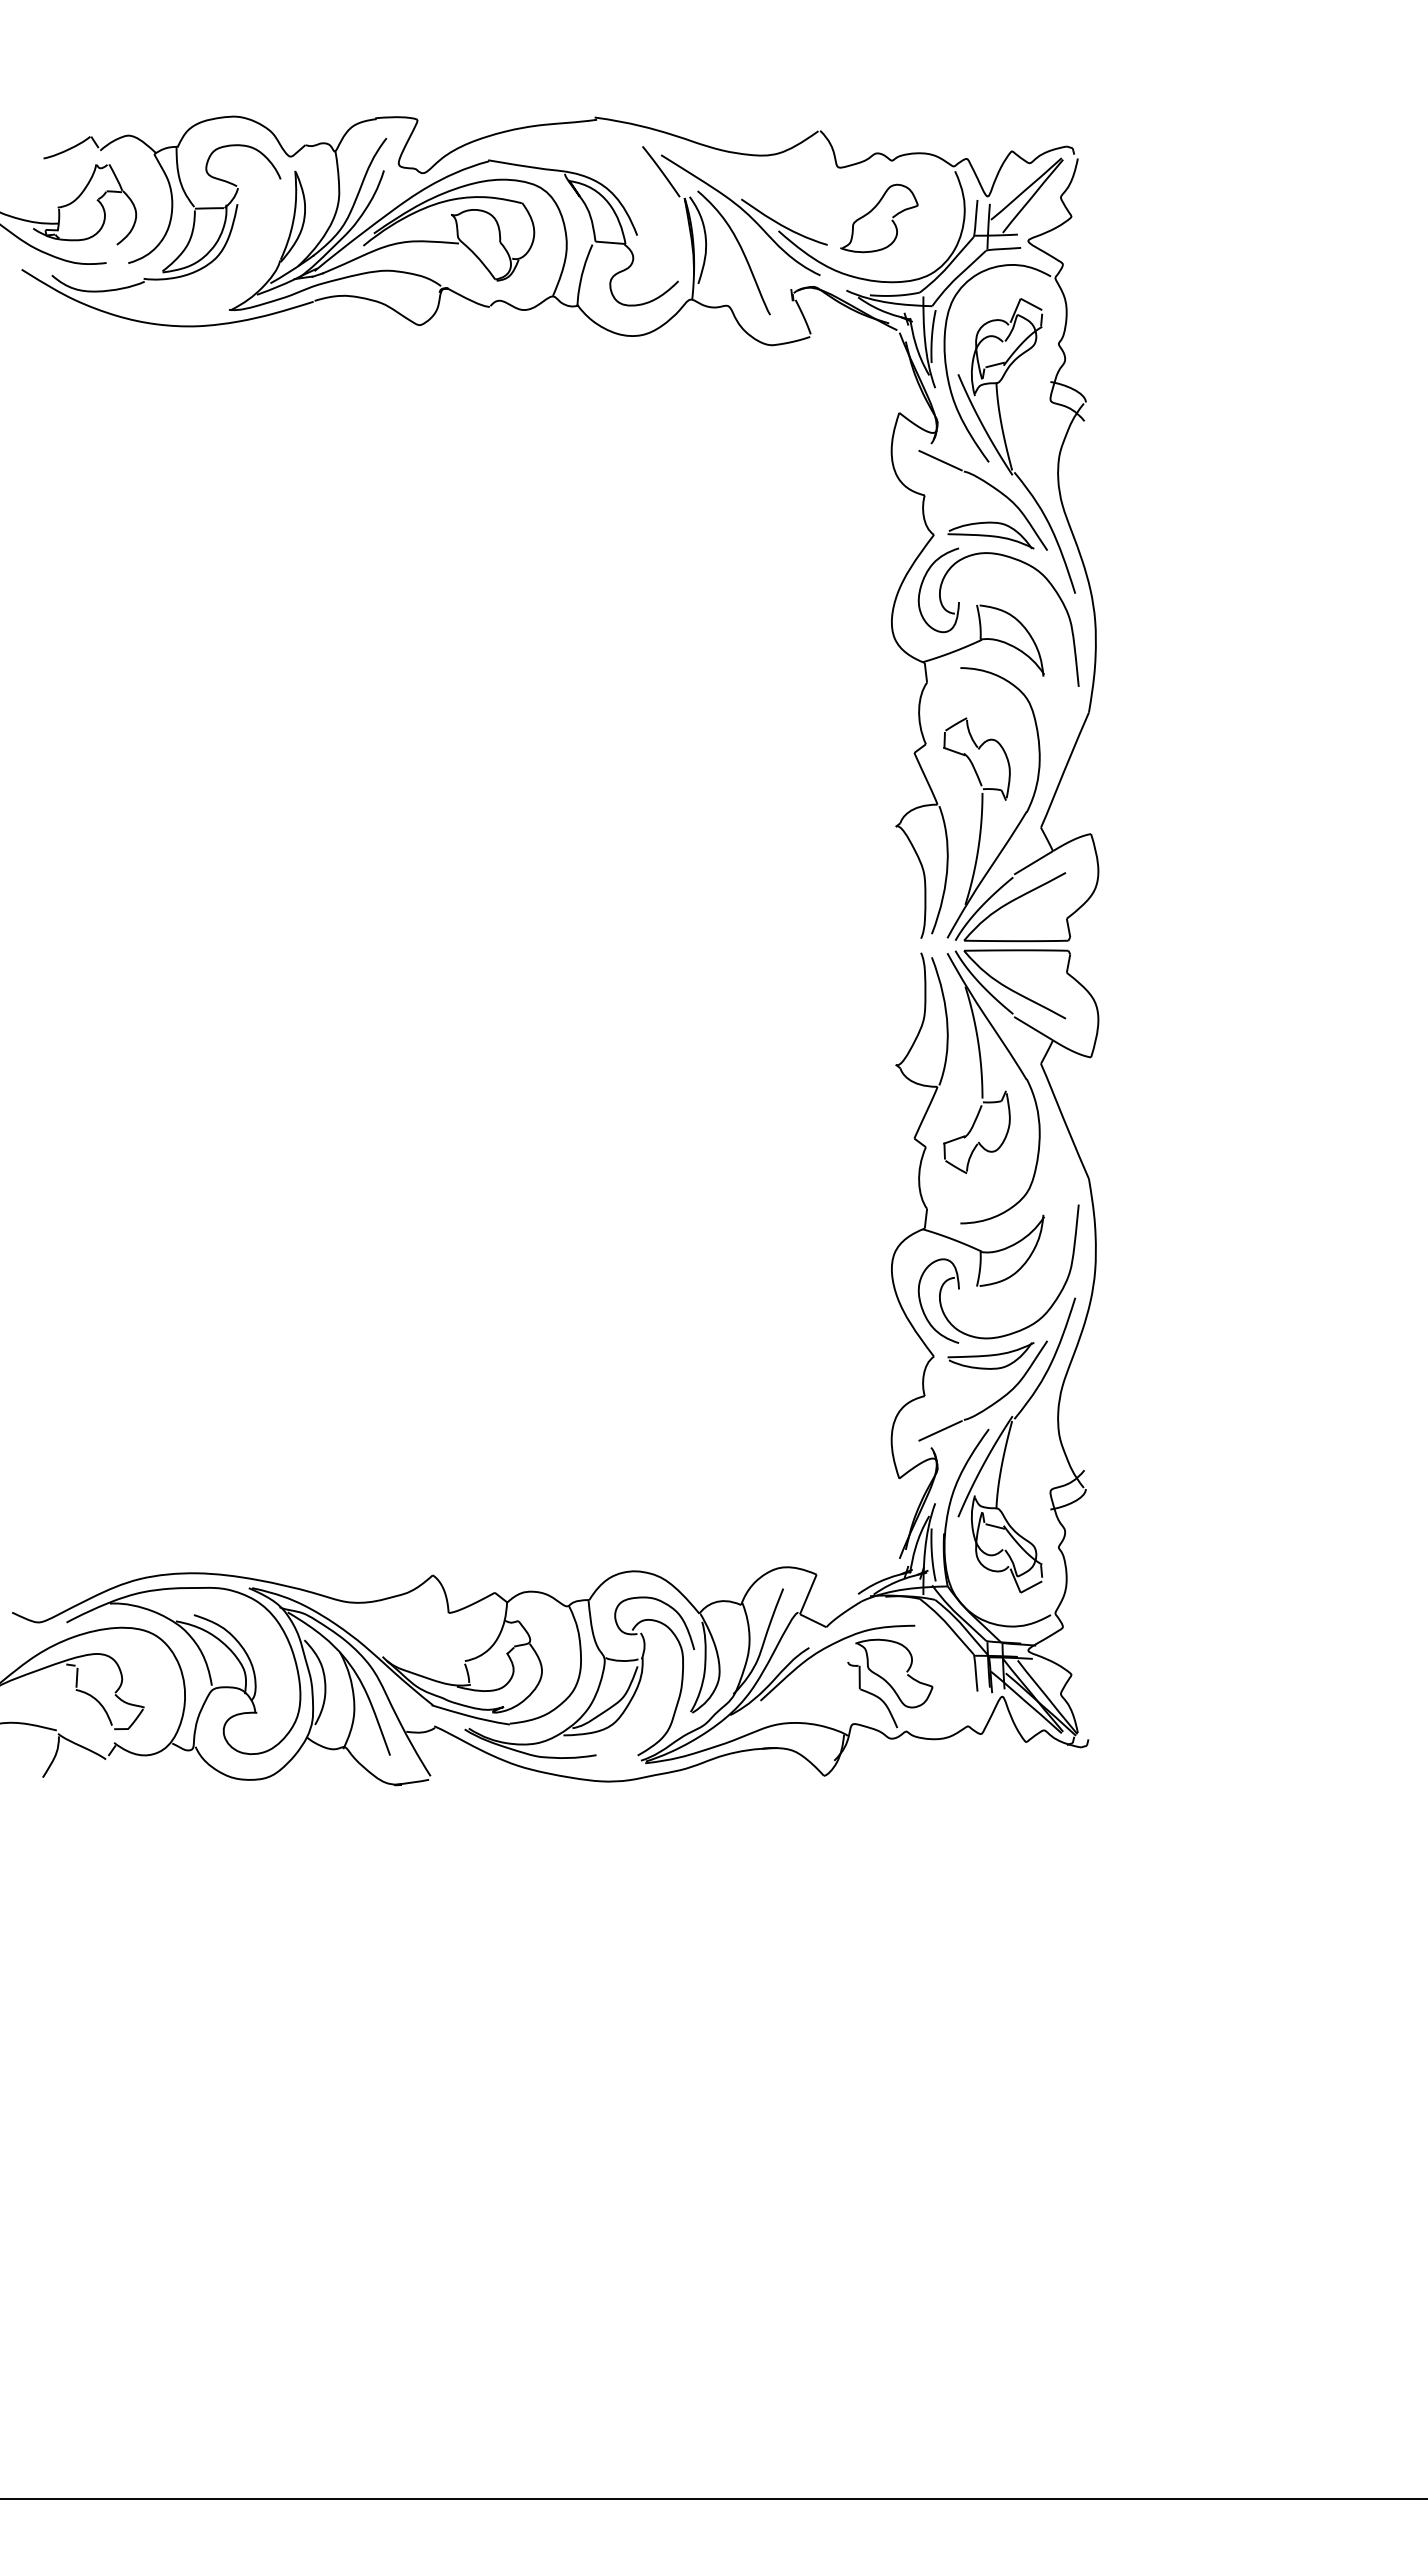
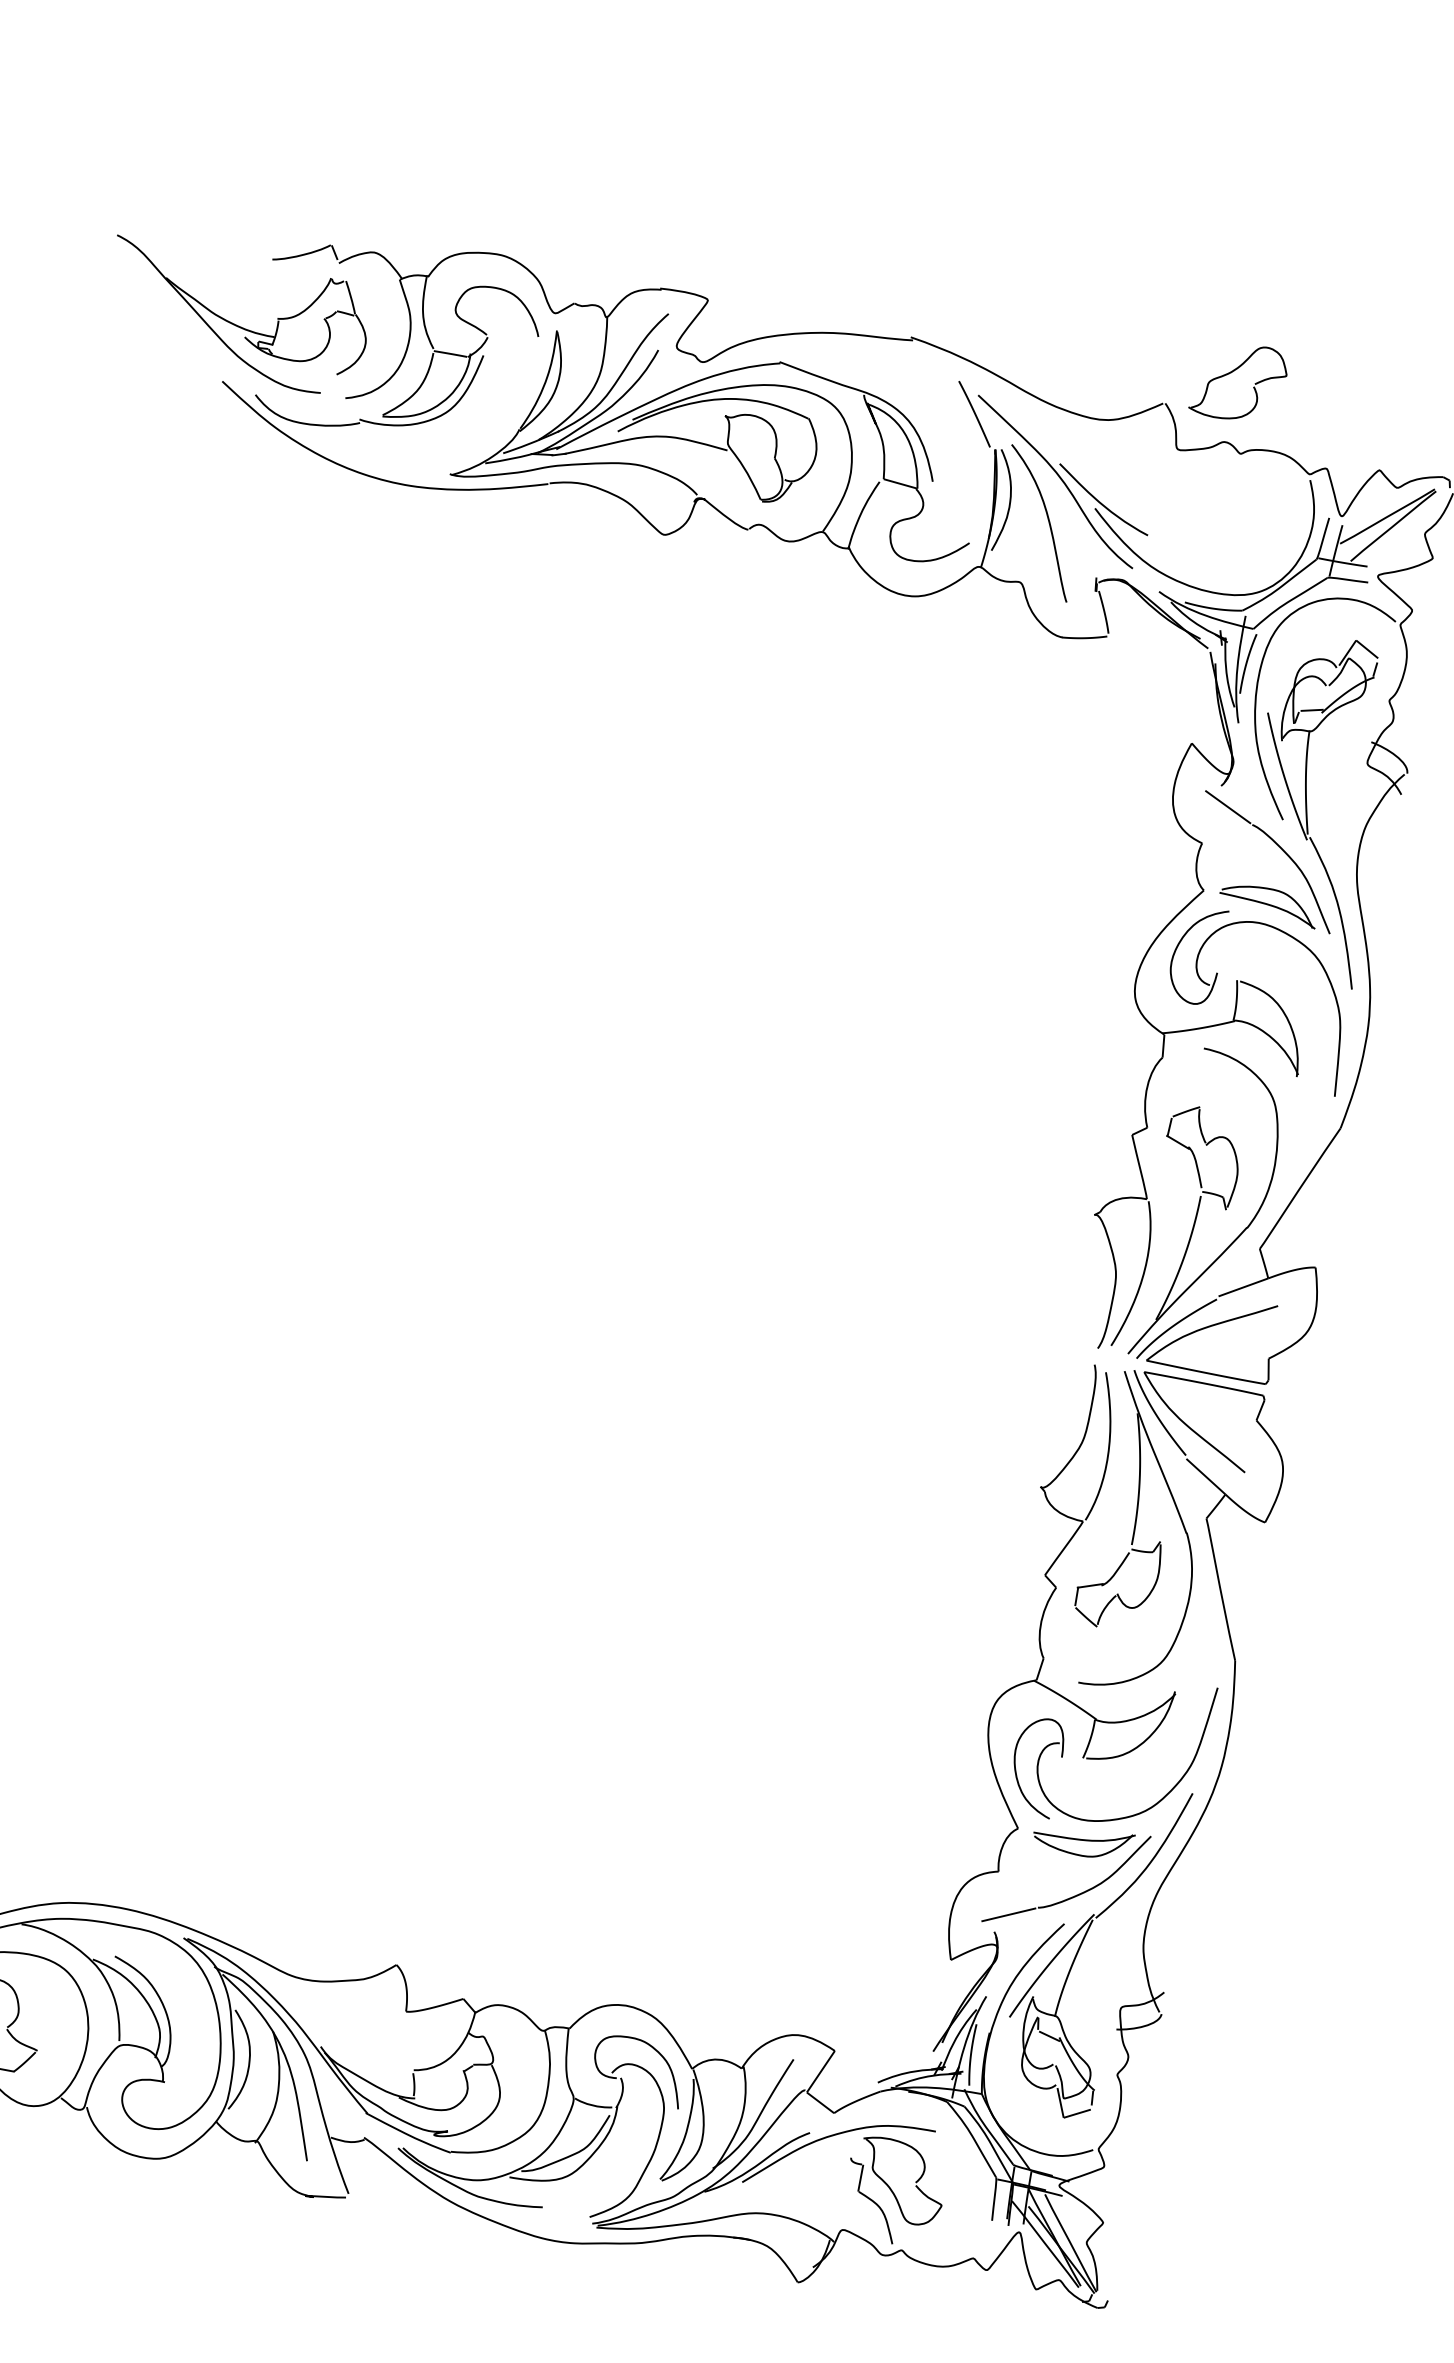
part: (879, 218) -> (1239, 382), moved

